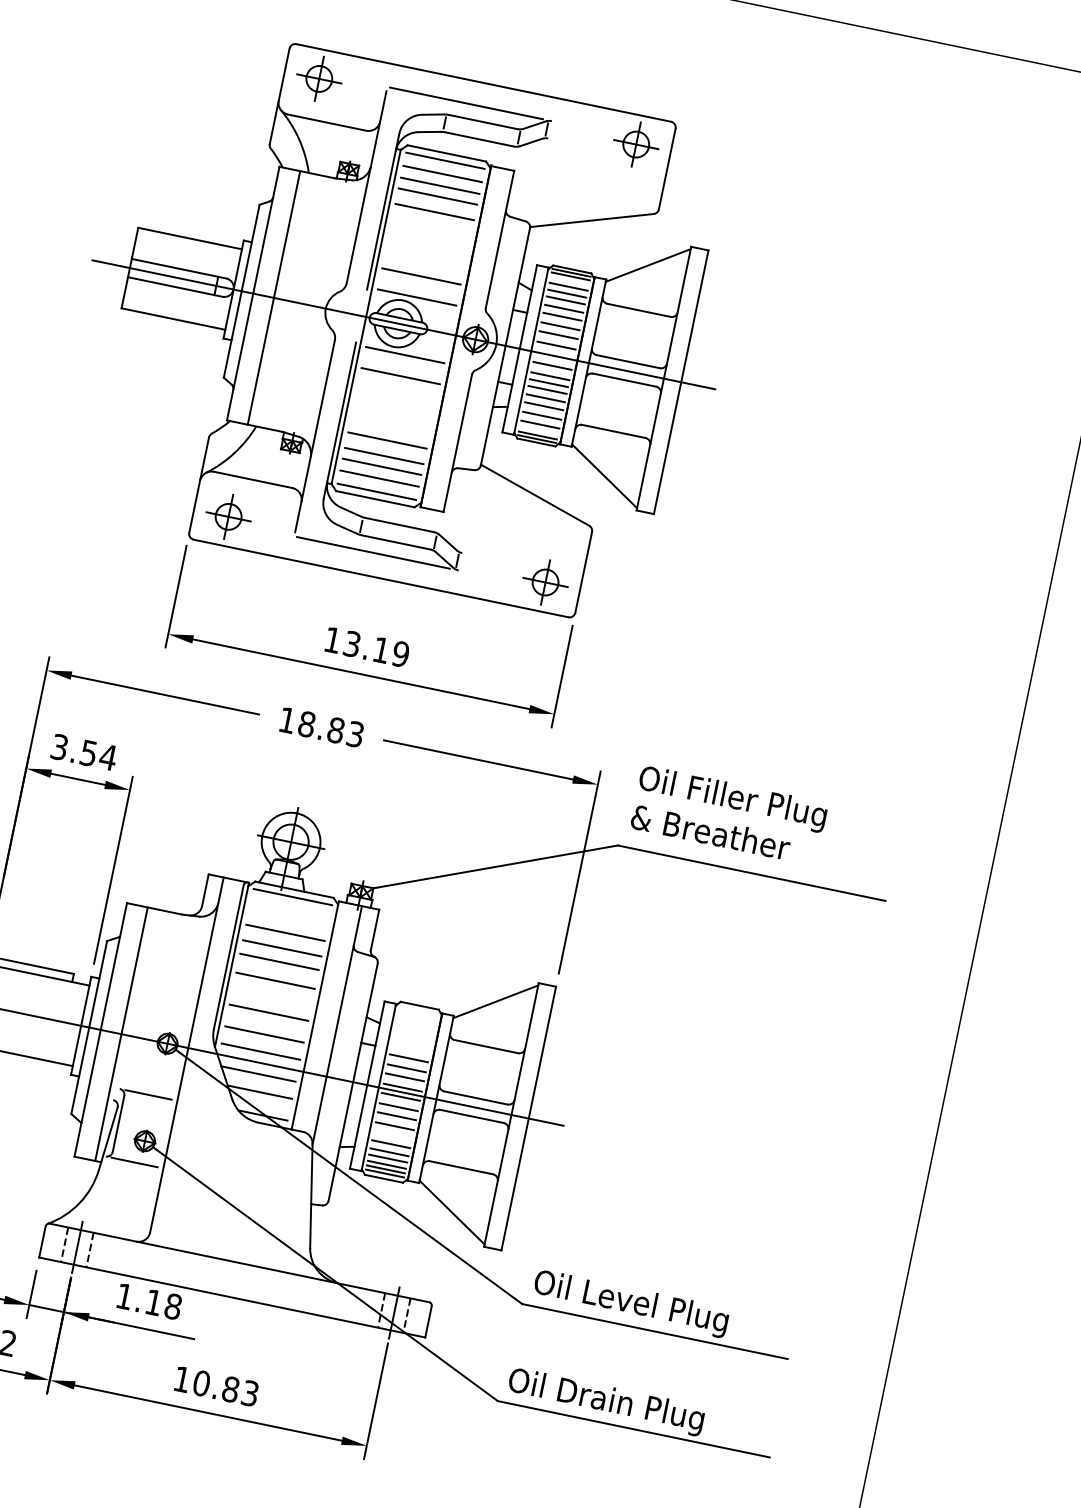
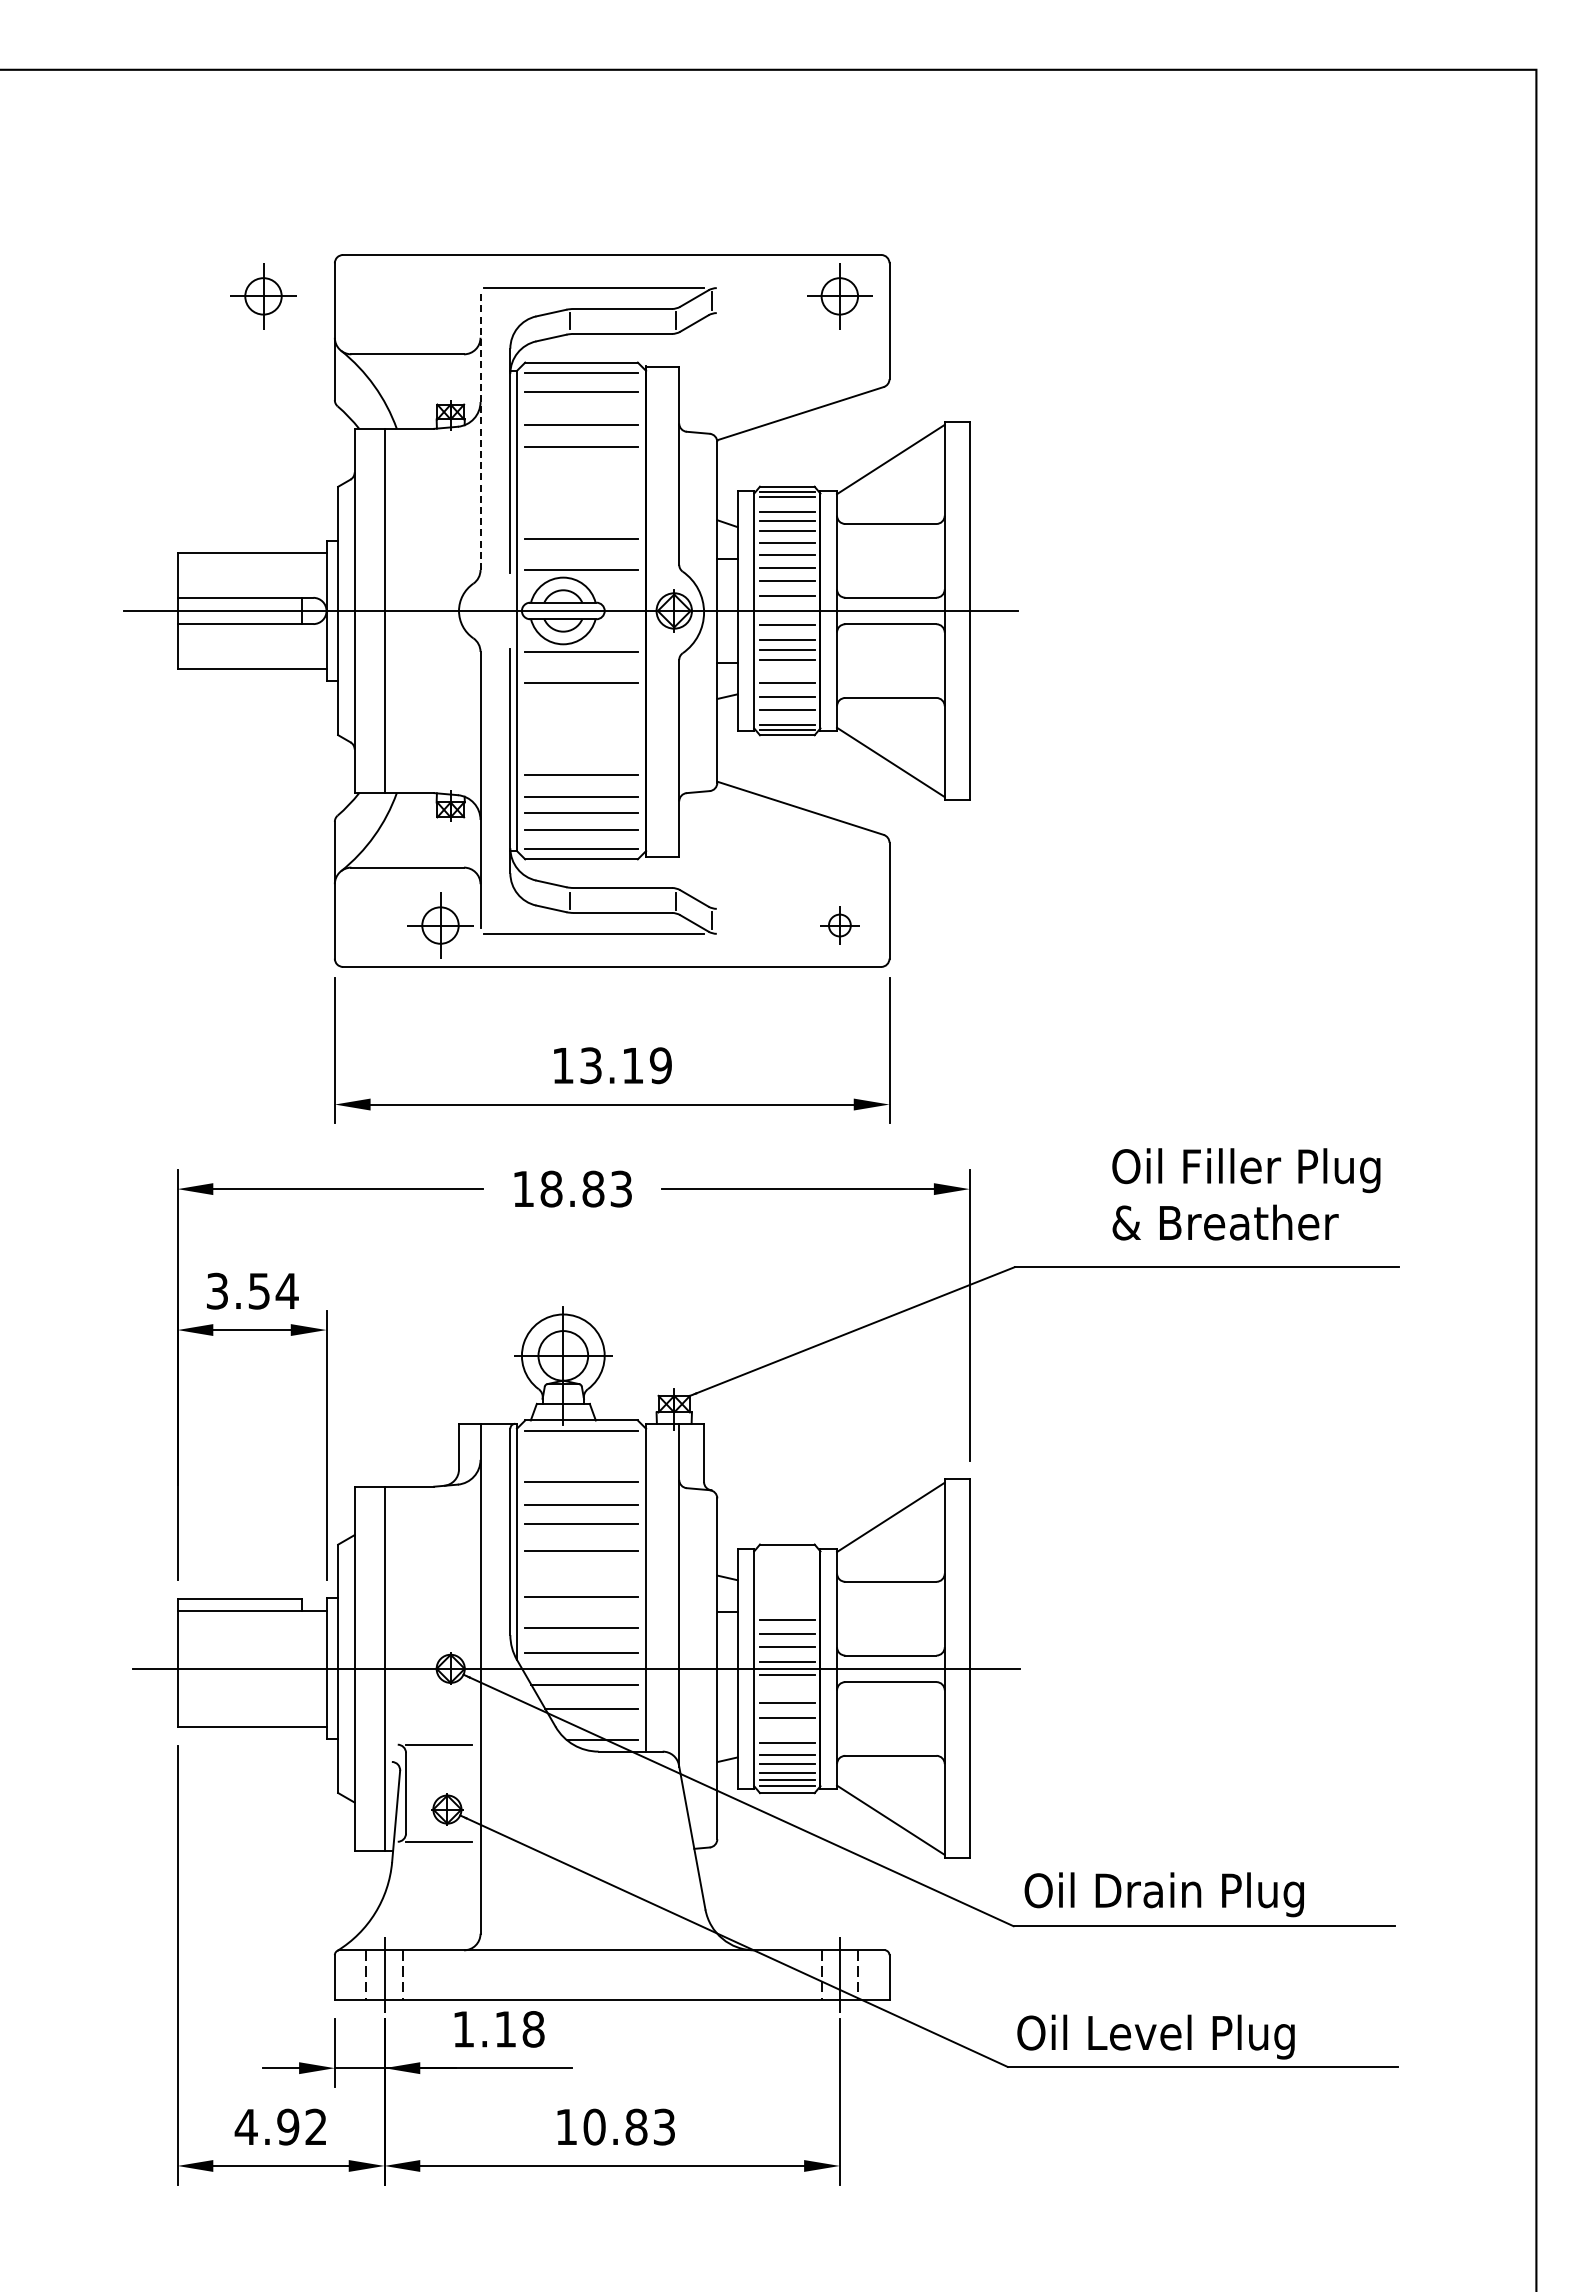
part: (319, 79) -> (263, 296), moved
line: (440, 186) -> (581, 409), removed
line: (366, 187) -> (480, 432), solid -> dashed
line: (545, 398) -> (787, 671), removed
part: (228, 516) -> (440, 925), moved
part: (545, 582) -> (839, 925), size x0.6
text: (729, 815) -> (1246, 1194), moved
line: (398, 1107) -> (787, 1690), removed
text: (657, 1309) -> (1201, 1894), Oil Level Plug -> Oil Drain Plug
text: (632, 1406) -> (1194, 2036), Oil Drain Plug -> Oil Level Plug

